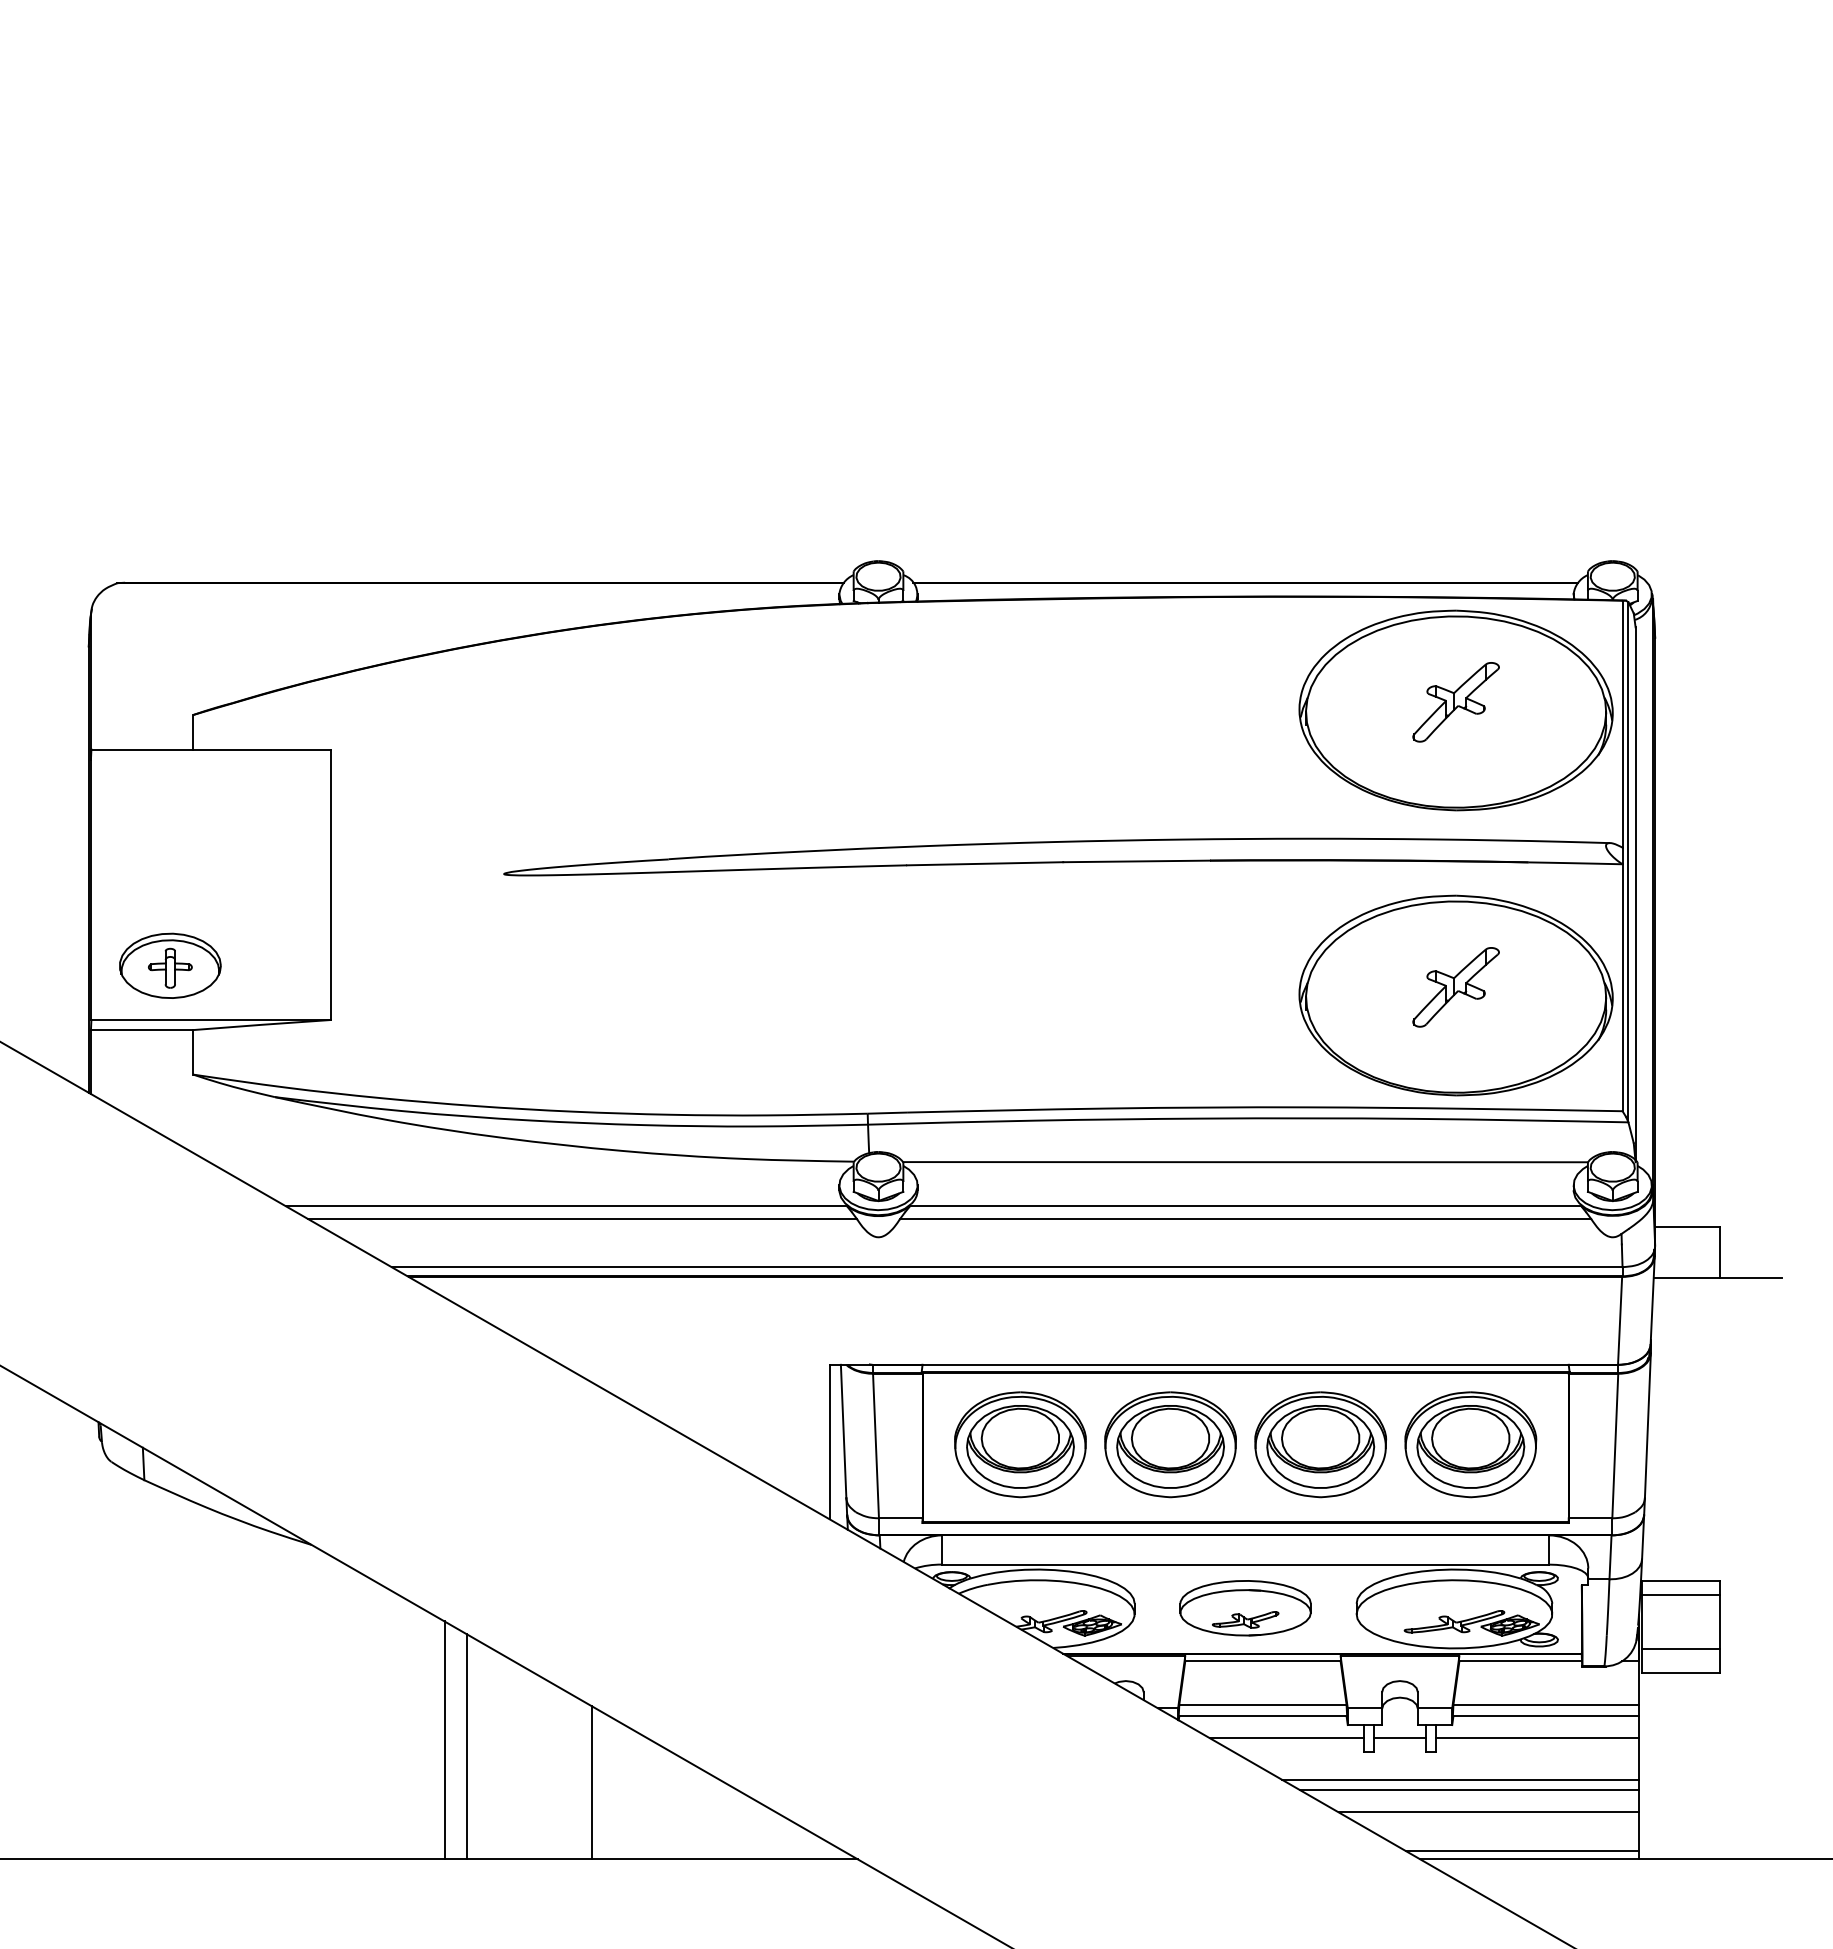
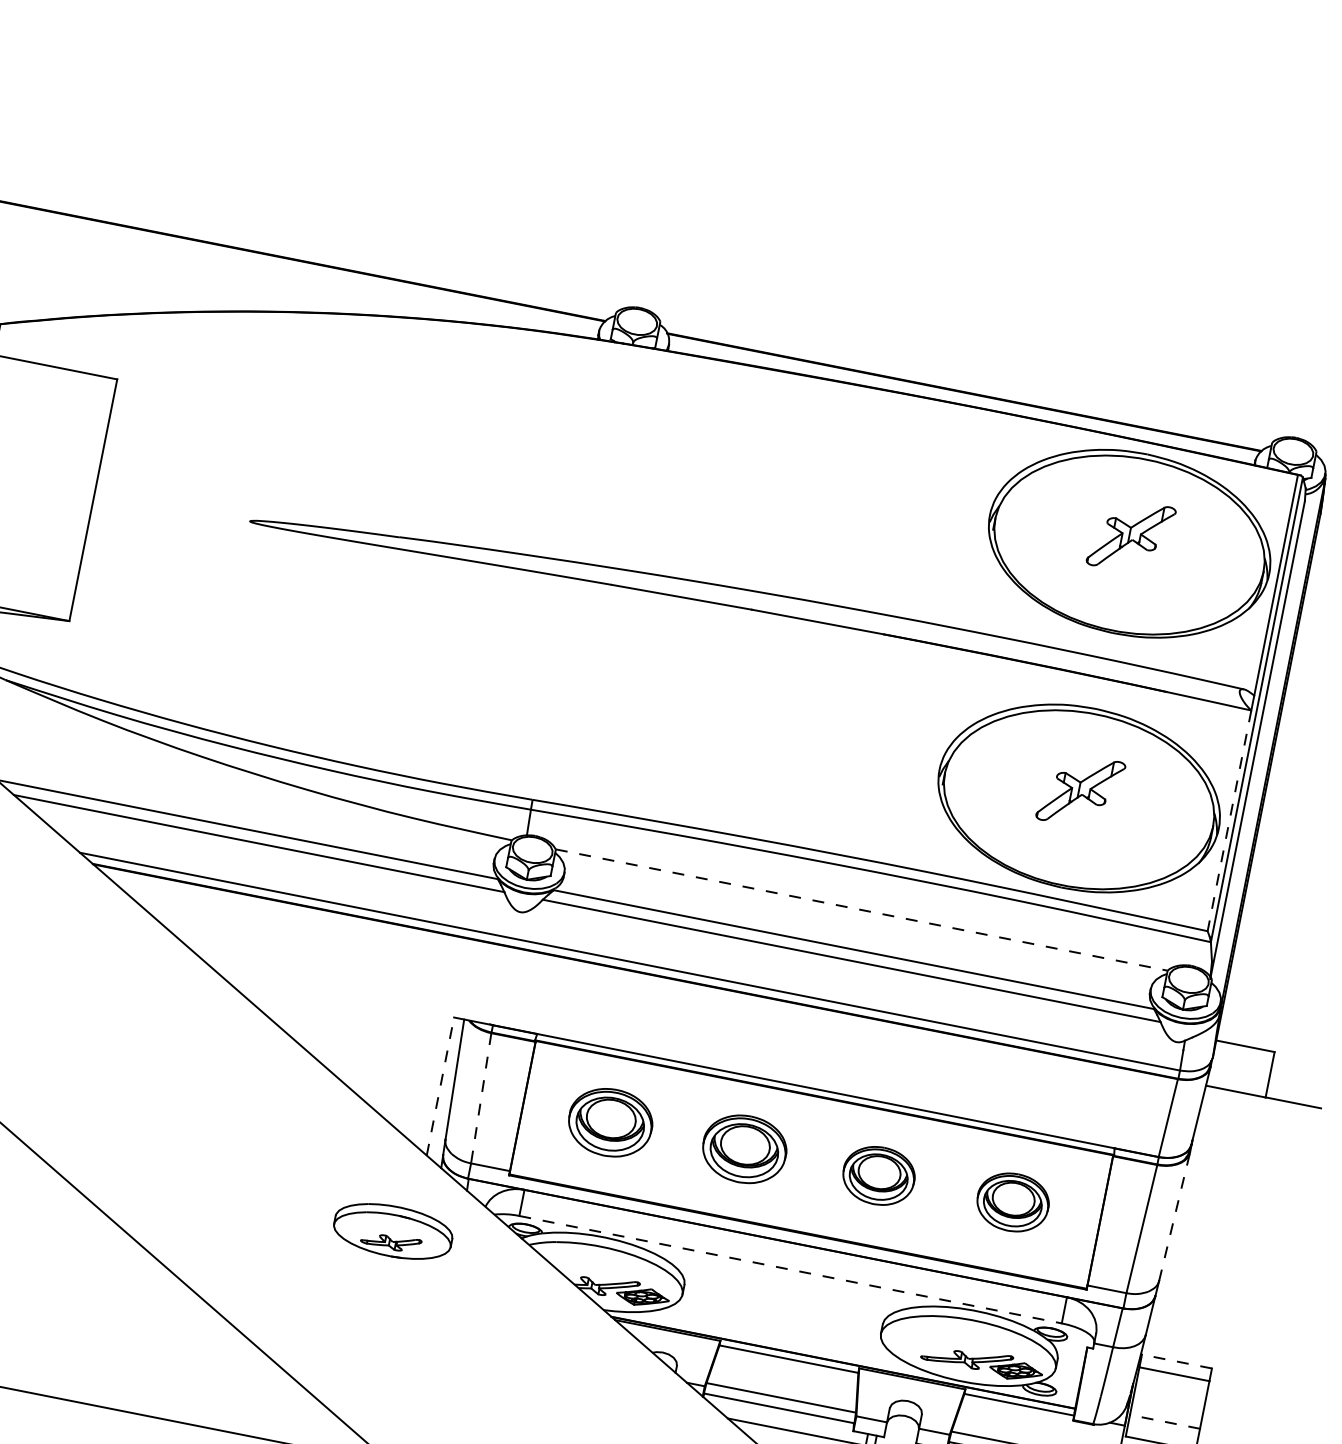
line: (1622, 988) -> (1229, 821), solid -> dashed
line: (1246, 1162) -> (862, 910), solid -> dashed
line: (1647, 1425) -> (1174, 1216), solid -> dashed
line: (829, 1441) -> (440, 1086), solid -> dashed
part: (1020, 1444) -> (610, 1122), size x0.7
part: (1170, 1444) -> (744, 1149), size x0.7
part: (1320, 1444) -> (878, 1175), size x0.6
part: (1470, 1444) -> (1012, 1202), size x0.6
line: (876, 1446) -> (481, 1098), solid -> dashed
line: (1246, 1564) -> (791, 1269), solid -> dashed
line: (1680, 1581) -> (1176, 1361), solid -> dashed
part: (1245, 1608) -> (393, 1231), moved
line: (1680, 1648) -> (1164, 1421), solid -> dashed
line: (444, 1740) -> (43, 1285), removed
line: (466, 1746) -> (62, 1294), removed
line: (592, 1782) -> (168, 1348), removed

